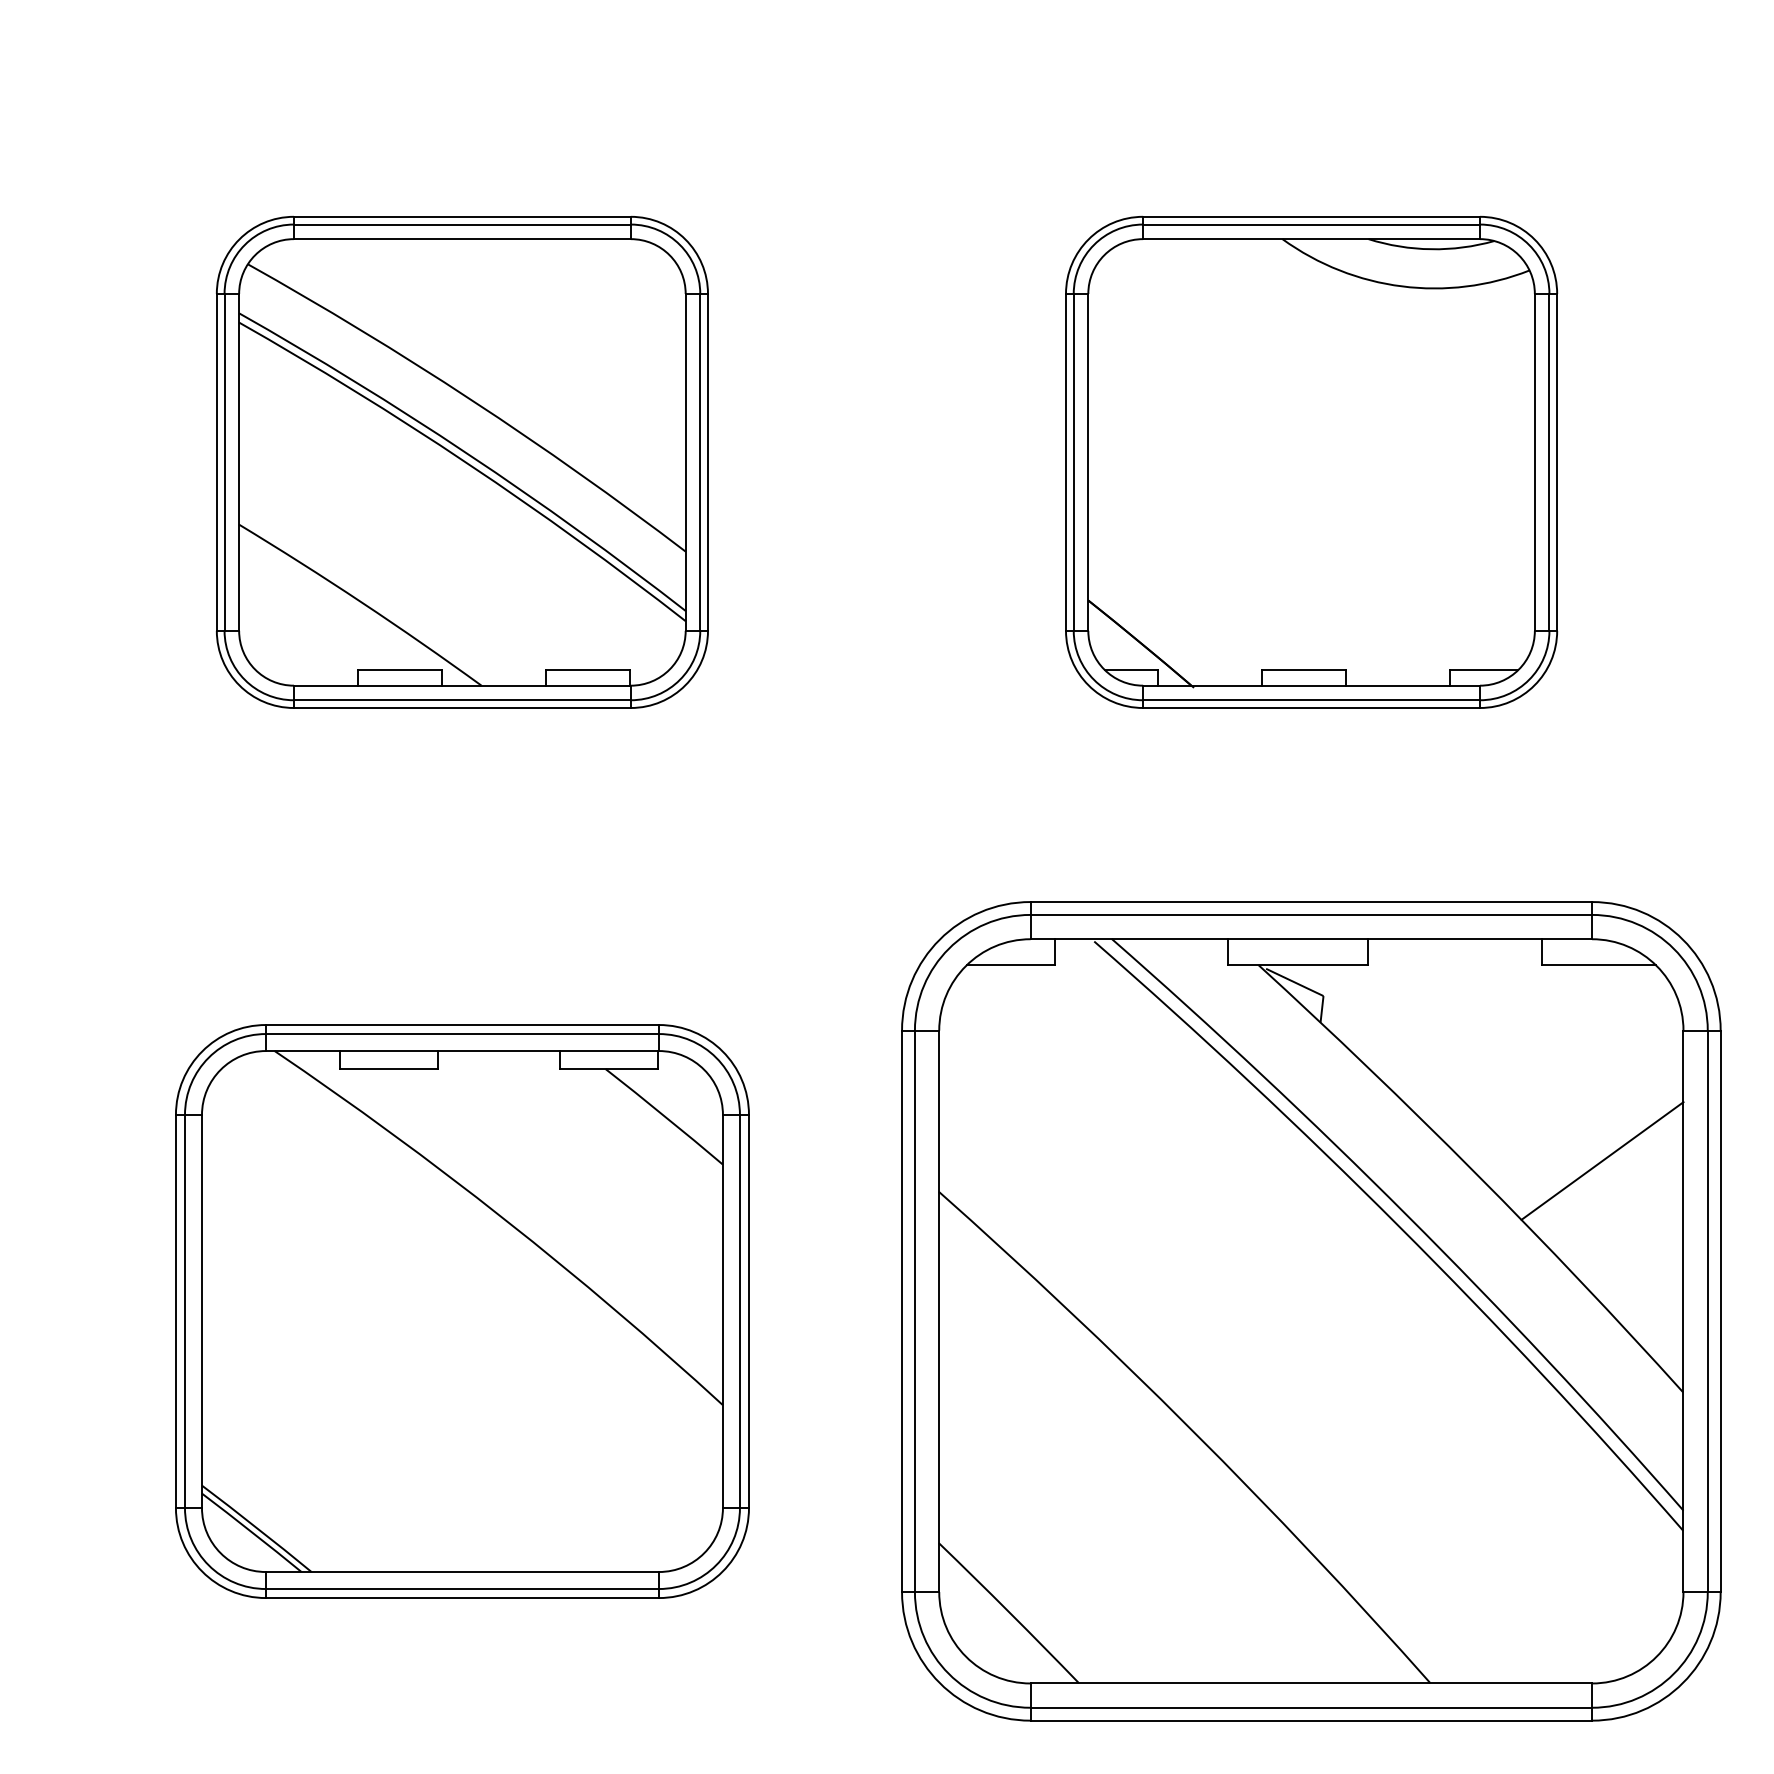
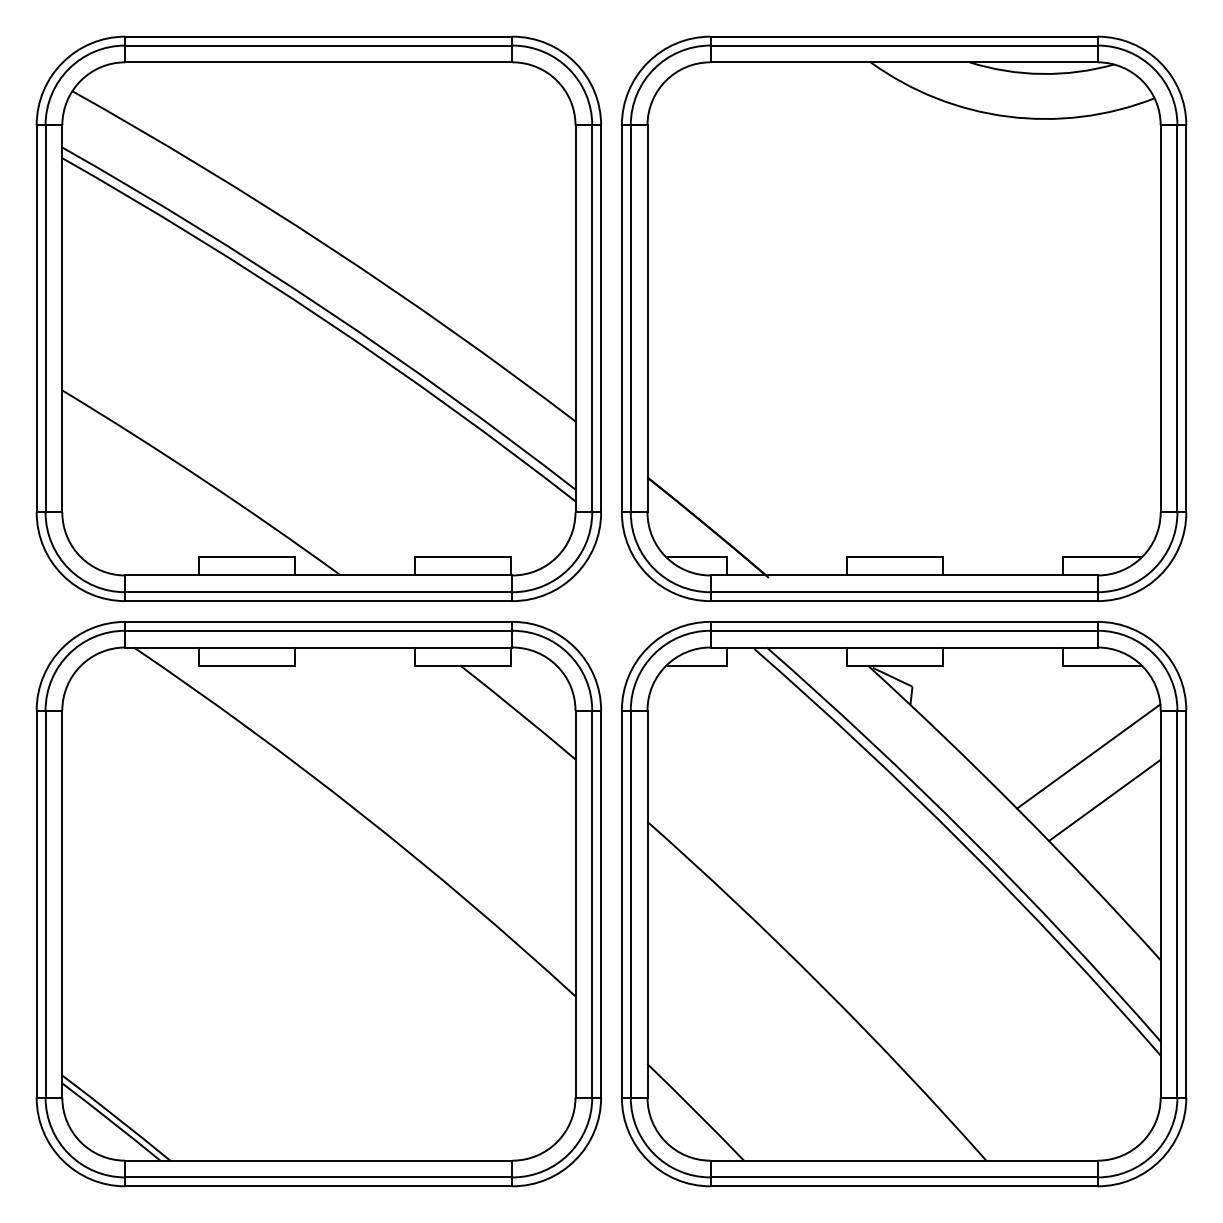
part: (462, 462) -> (318, 318), size x1.67
part: (1311, 462) -> (904, 318), size x1.67
line: (1578, 1097) -> (1088, 756), added
part: (462, 1311) -> (318, 904), size x1.43

